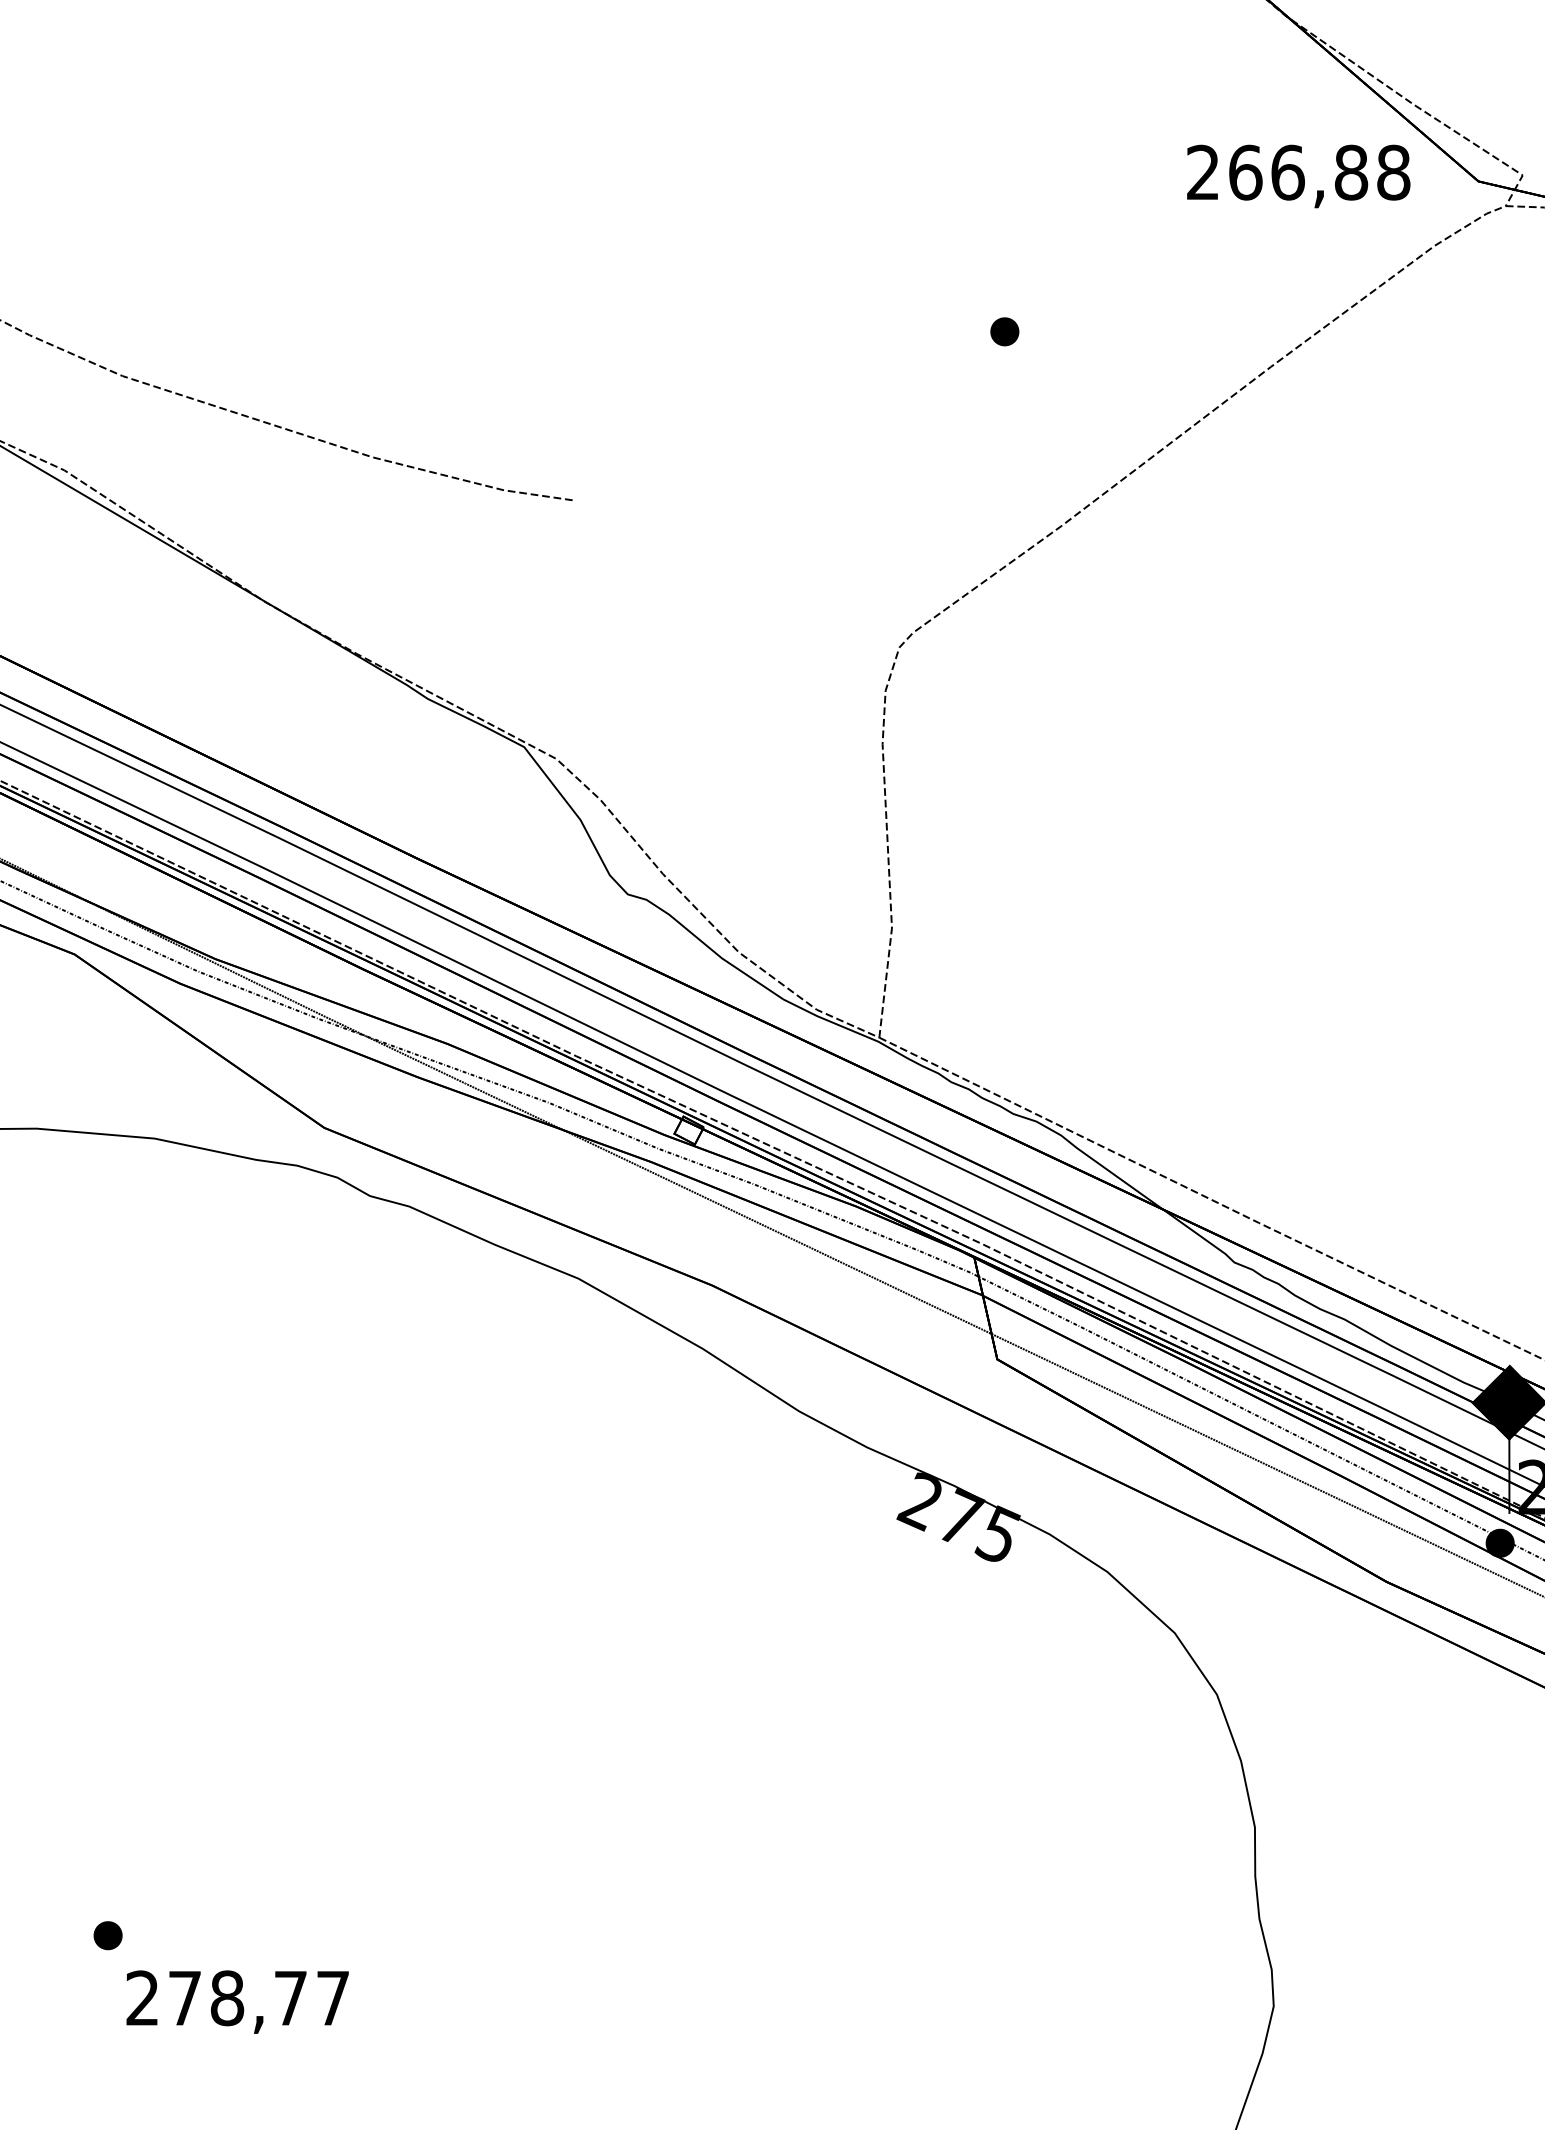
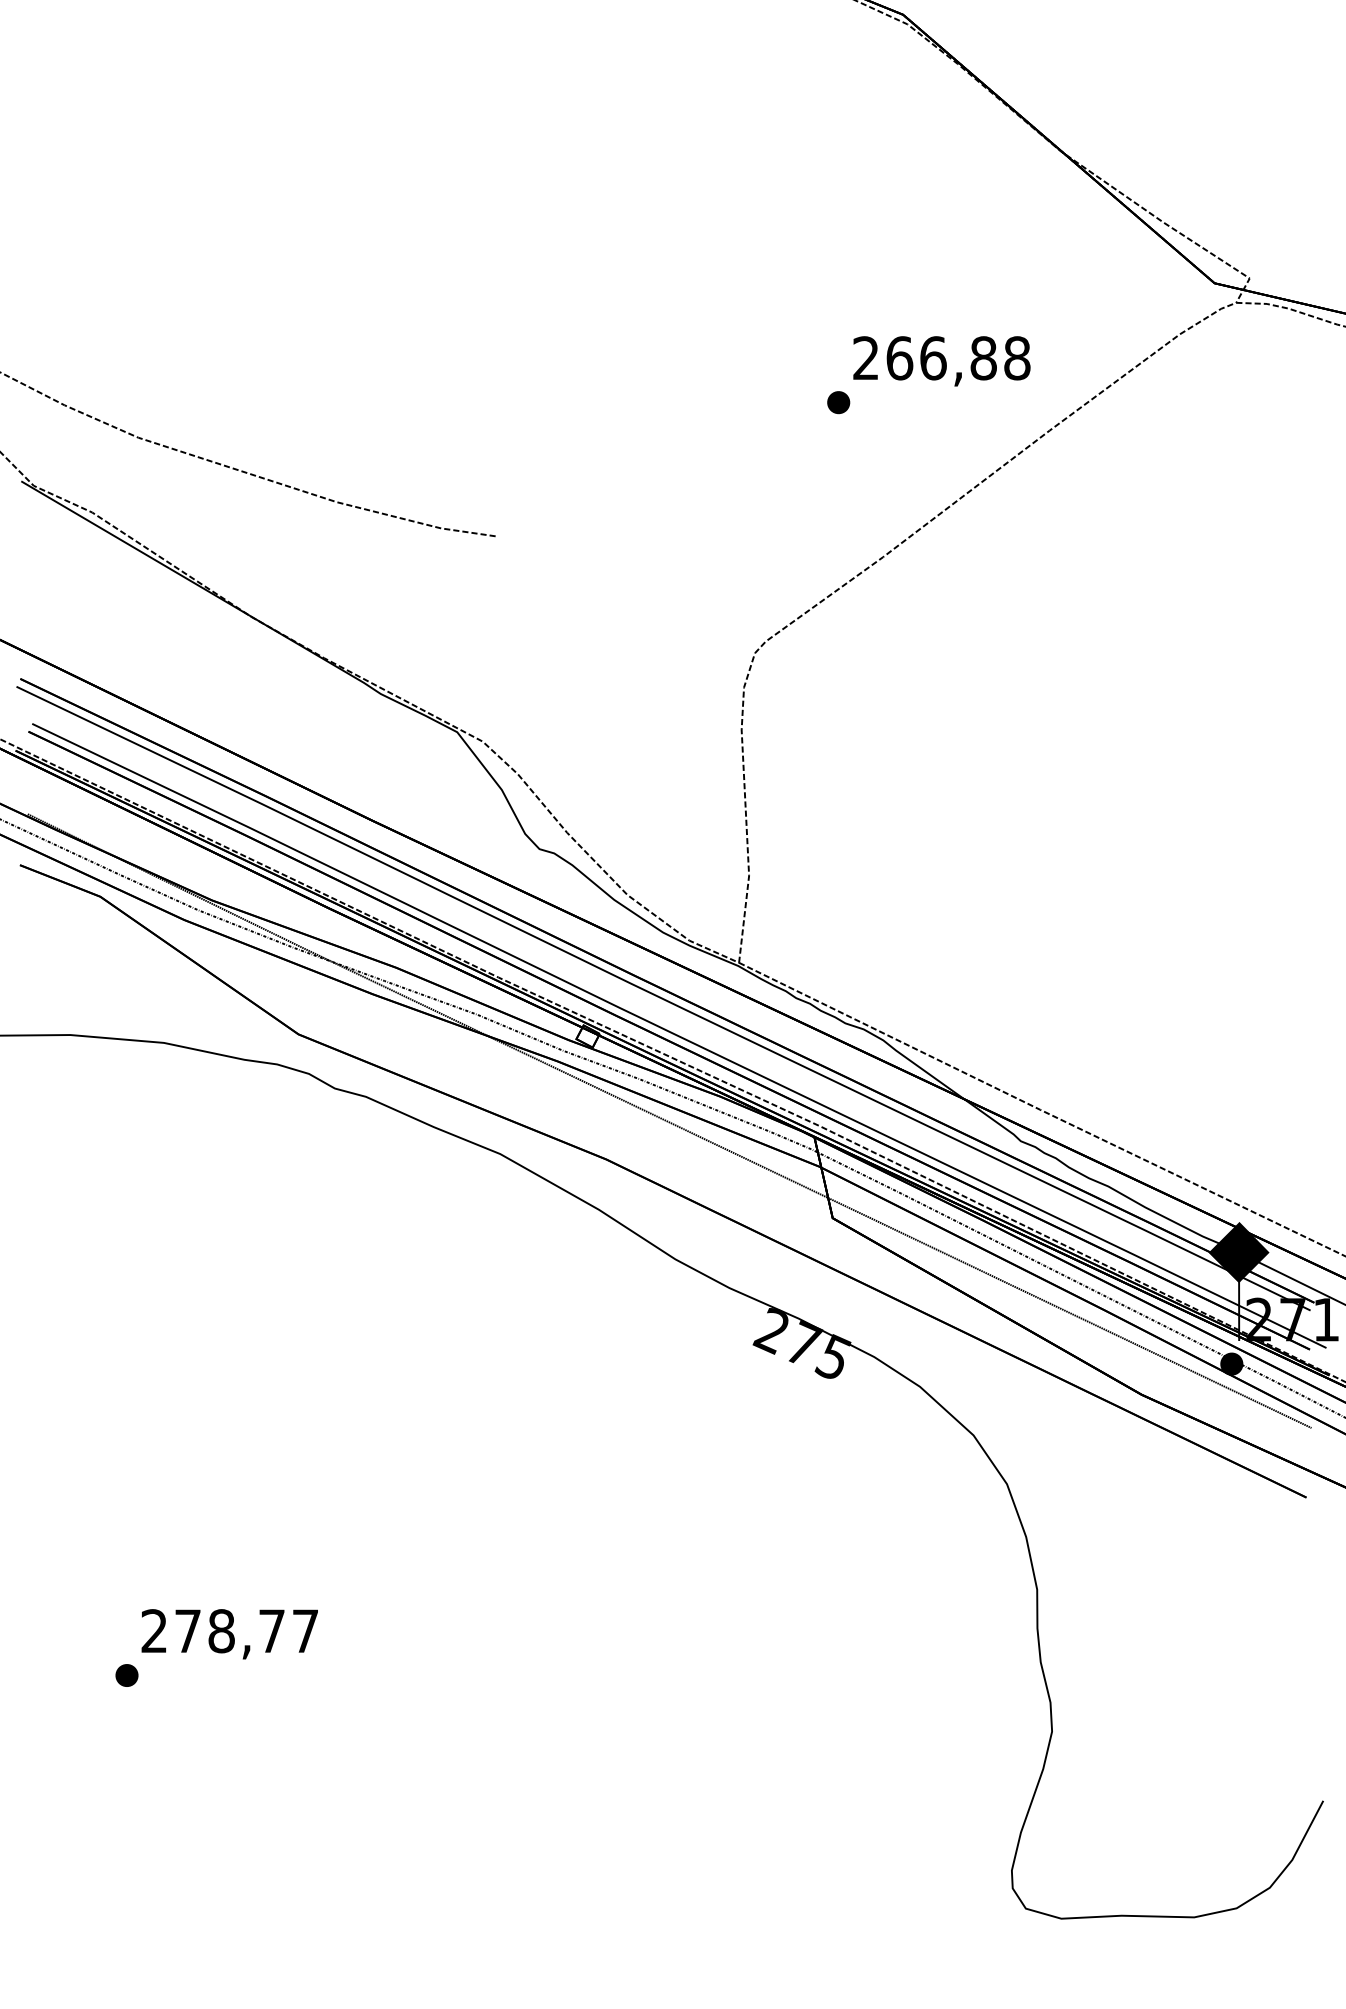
text: (1298, 176) -> (941, 361), moved
text: (237, 2002) -> (229, 1634), moved

